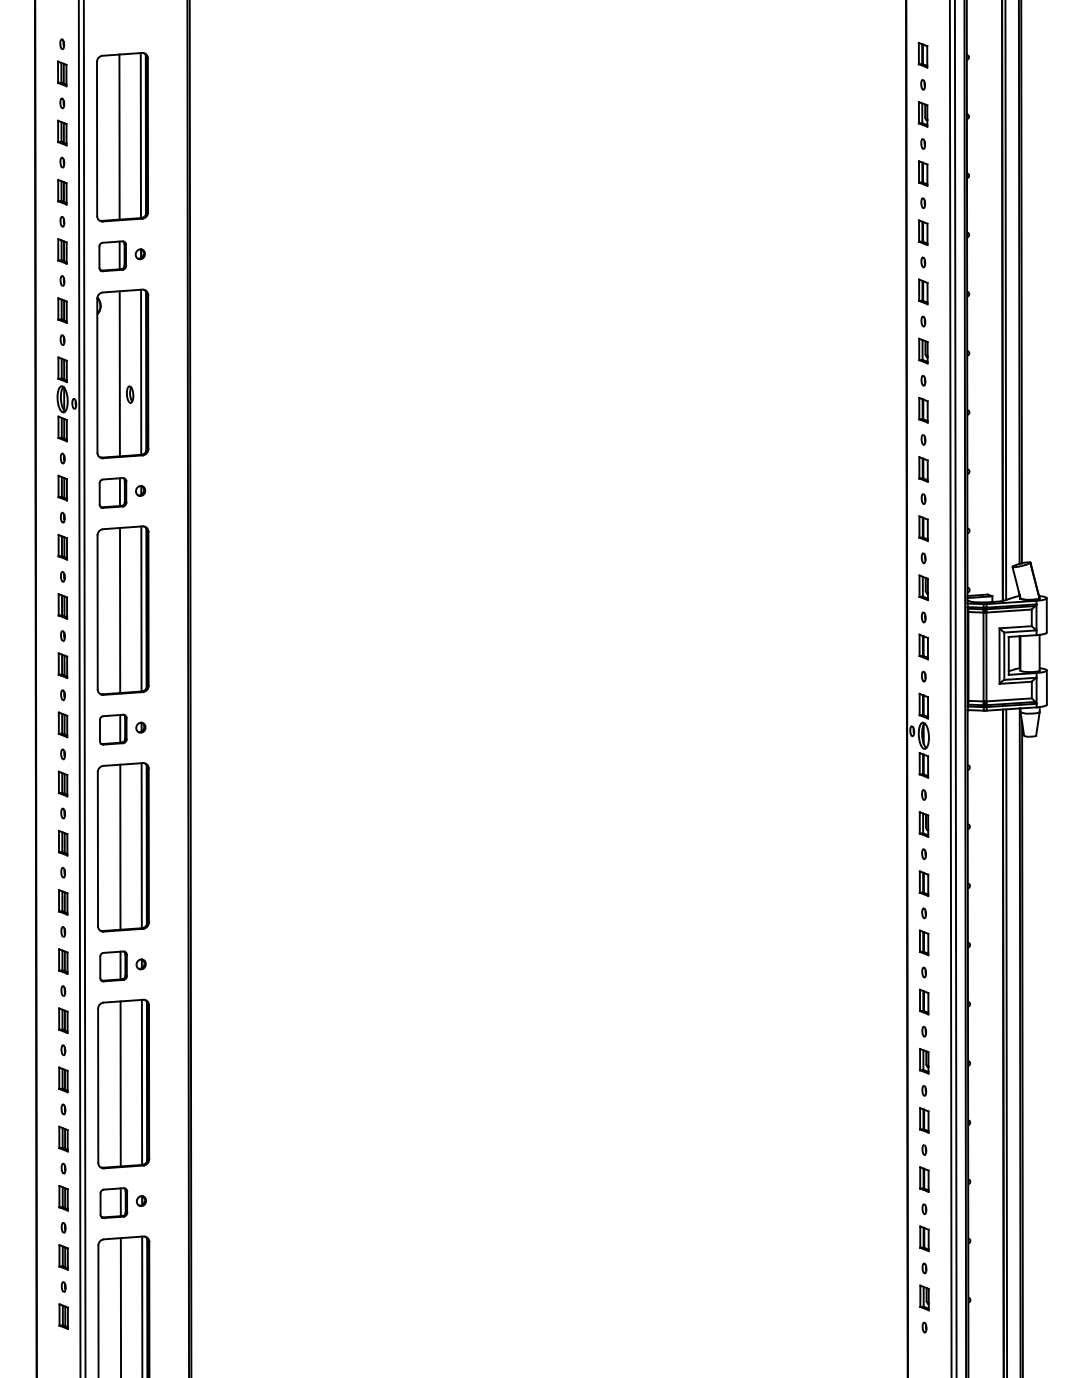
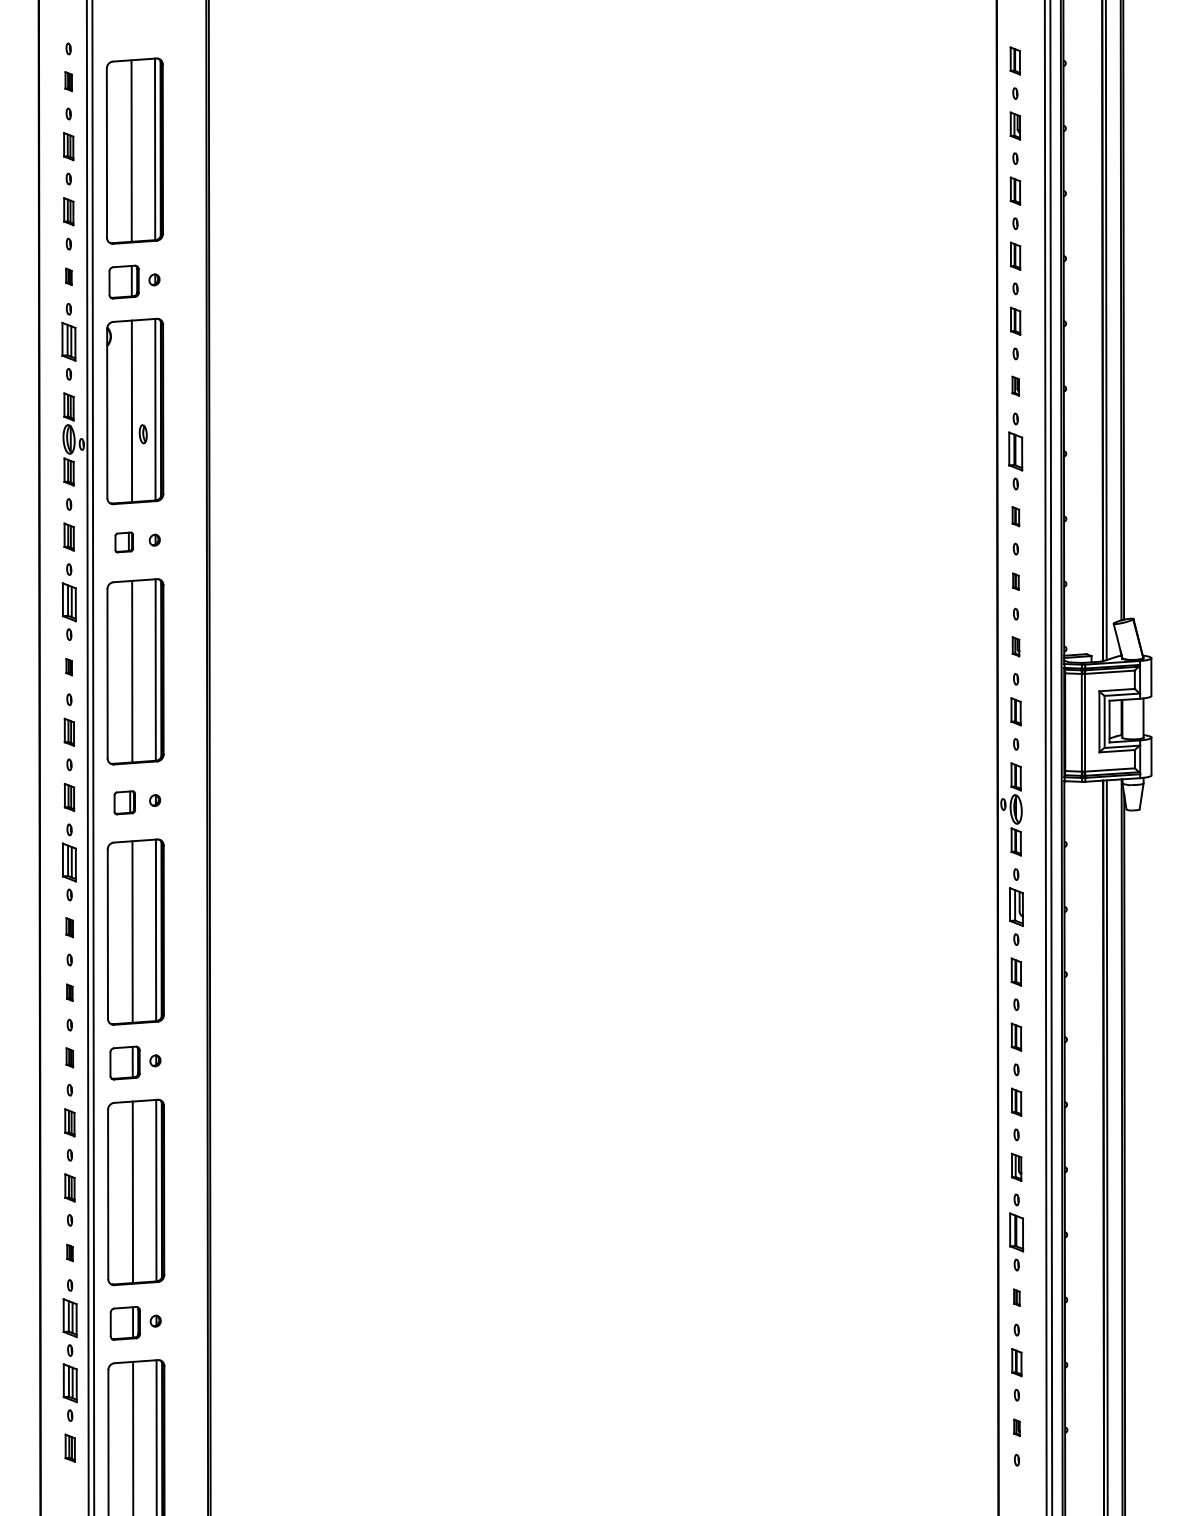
part: (62, 73) -> (68, 81), size x0.7
part: (62, 251) -> (68, 276), size x0.6
part: (62, 310) -> (68, 341), size x1.4
part: (923, 350) -> (1015, 385), size x0.7
part: (923, 410) -> (1015, 451), size x1.4
part: (923, 469) -> (1015, 516), size x0.7
part: (112, 493) -> (123, 542), size x0.6
part: (923, 528) -> (1015, 581), size x0.6
part: (62, 546) -> (68, 601), size x1.4
part: (923, 587) -> (1015, 646), size x0.7
part: (62, 605) -> (68, 666), size x0.6
part: (113, 729) -> (124, 802), size x0.7
part: (63, 784) -> (69, 862), size x1.4
part: (923, 824) -> (1015, 906), size x1.4
part: (63, 843) -> (69, 927), size x0.7
part: (63, 902) -> (69, 992), size x0.6
part: (63, 961) -> (69, 1057), size x0.7
part: (924, 1120) -> (1016, 1232), size x1.4
part: (63, 1138) -> (69, 1252), size x0.6
part: (924, 1179) -> (1016, 1297), size x0.6
part: (63, 1197) -> (69, 1317), size x1.4
part: (63, 1256) -> (69, 1382), size x1.4
part: (924, 1297) -> (1016, 1427), size x0.6

